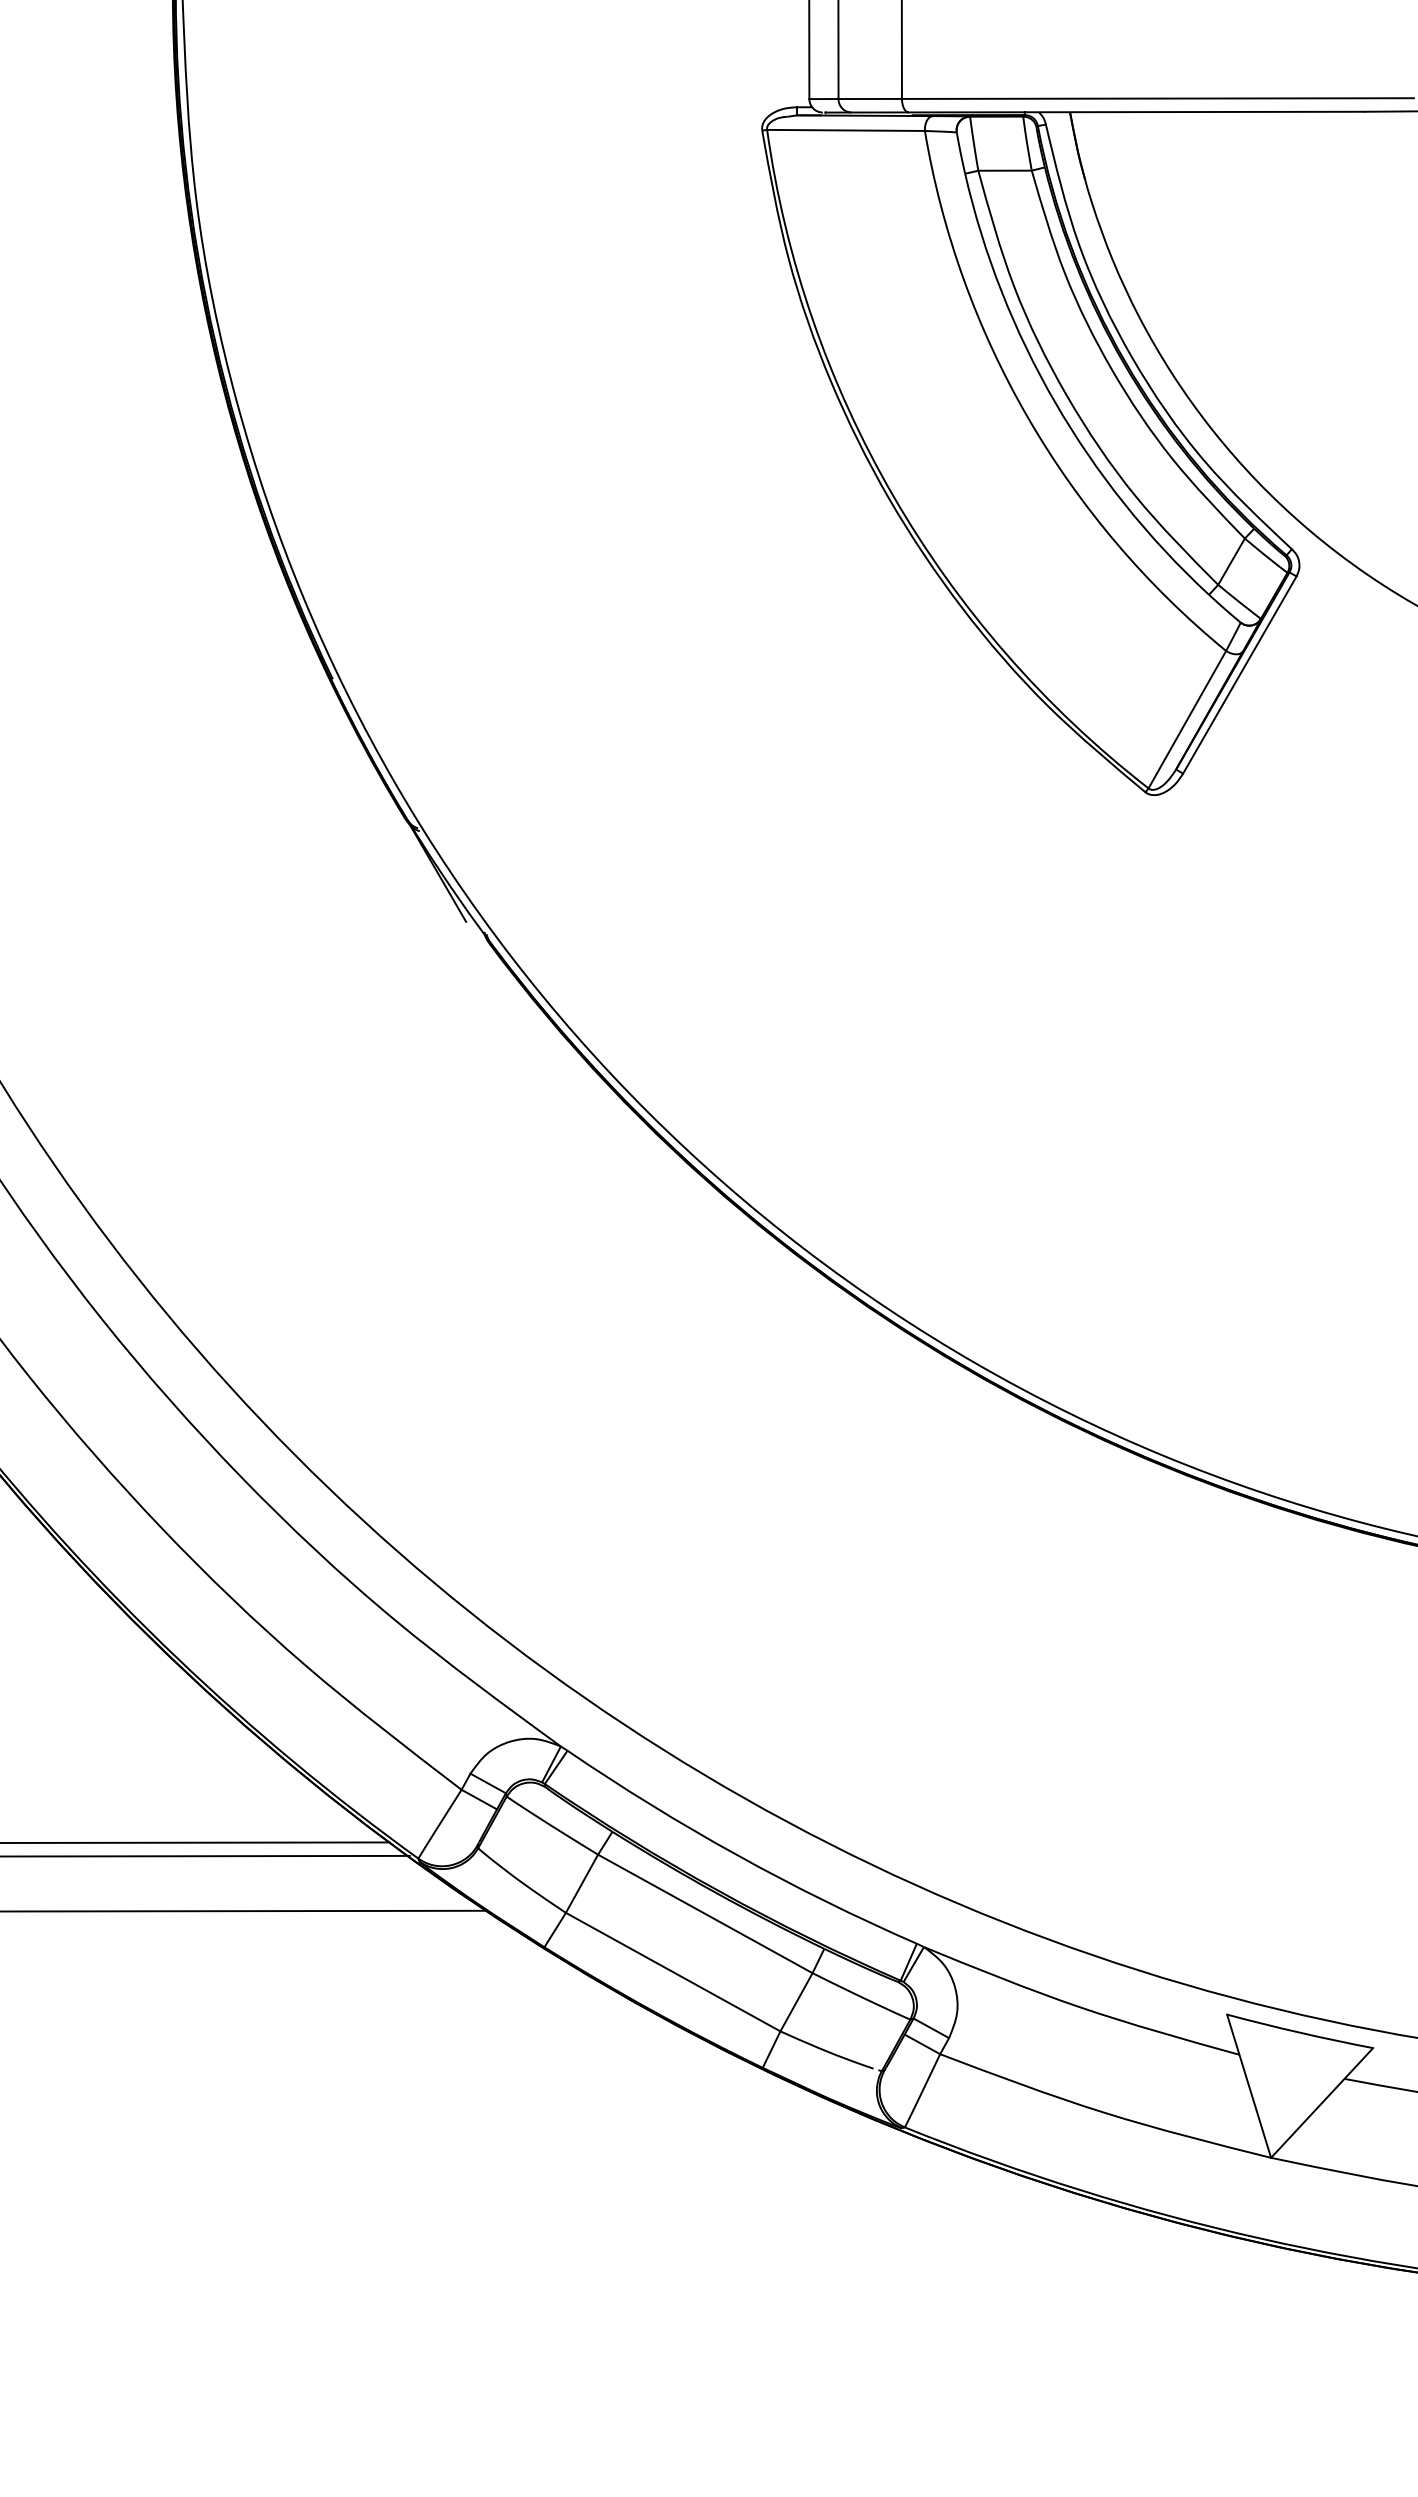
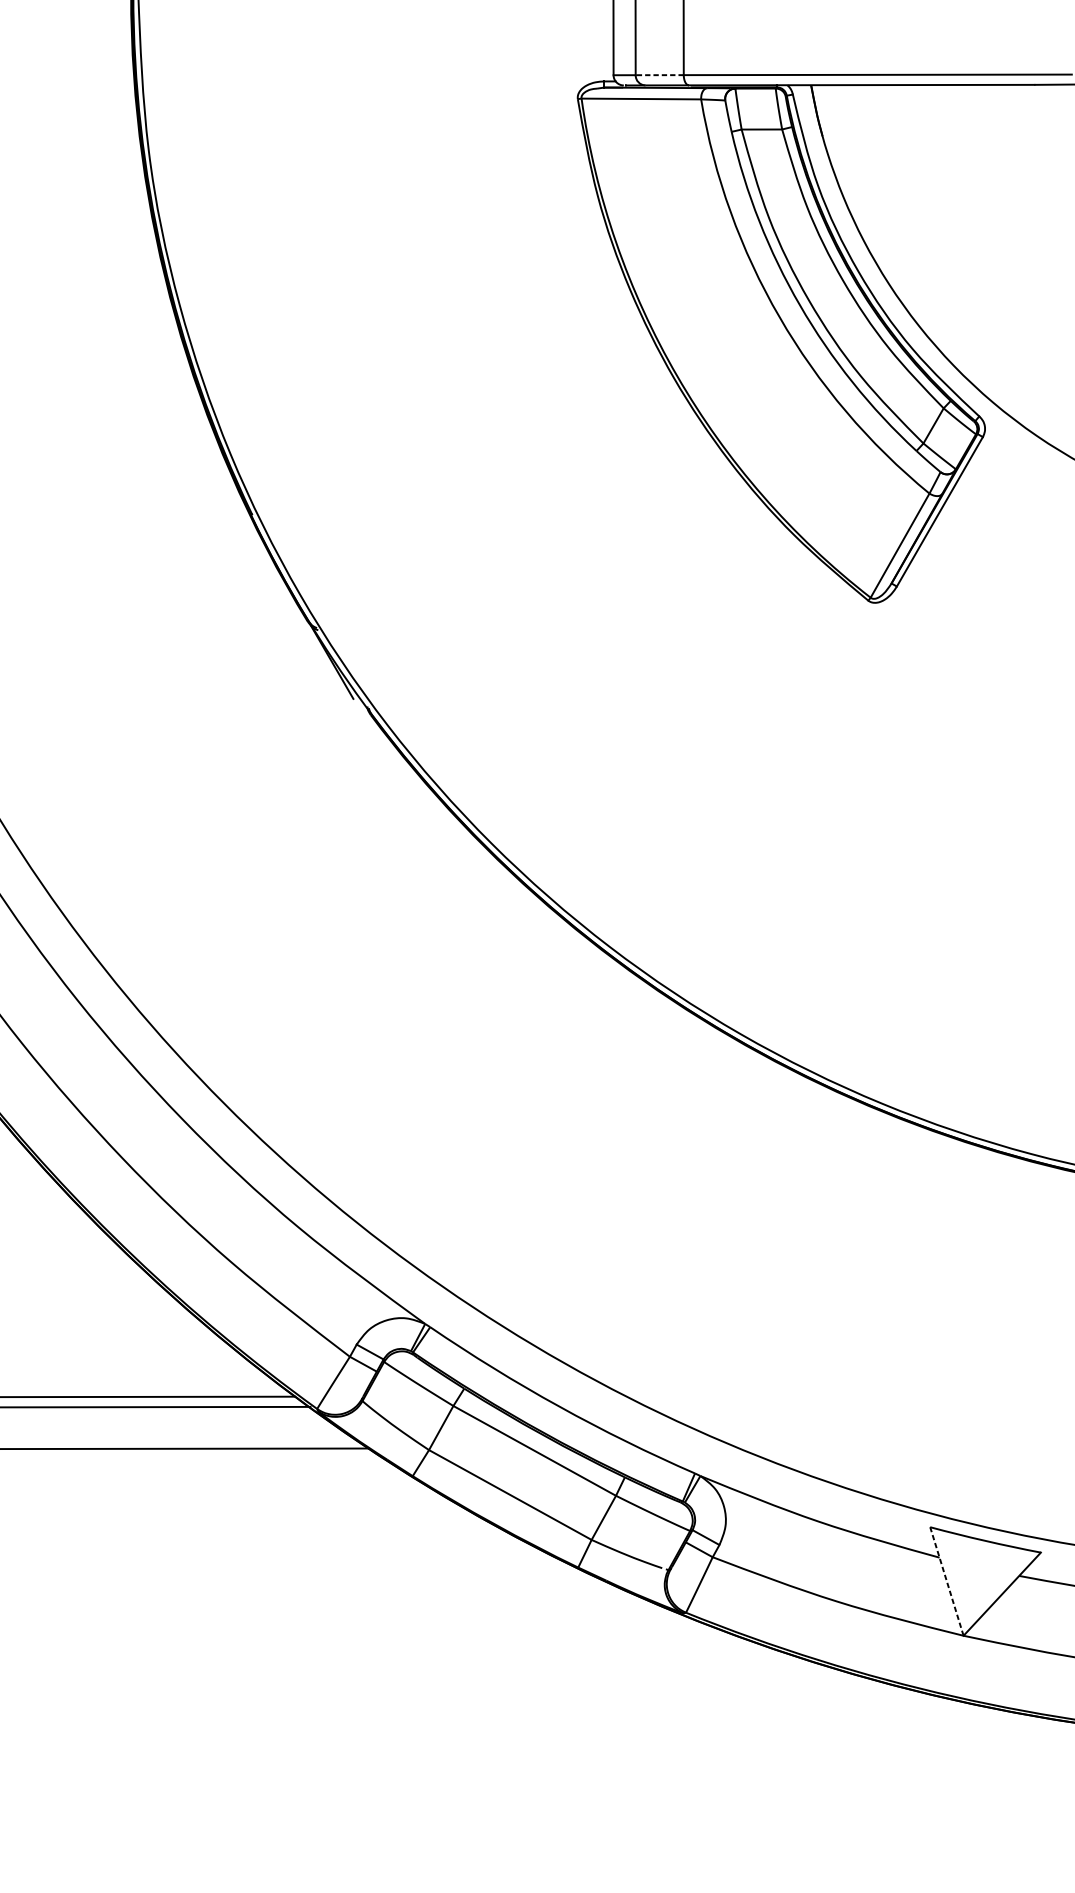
line: (870, 98) -> (659, 74), solid -> dashed
line: (1249, 2086) -> (947, 1581), solid -> dashed

